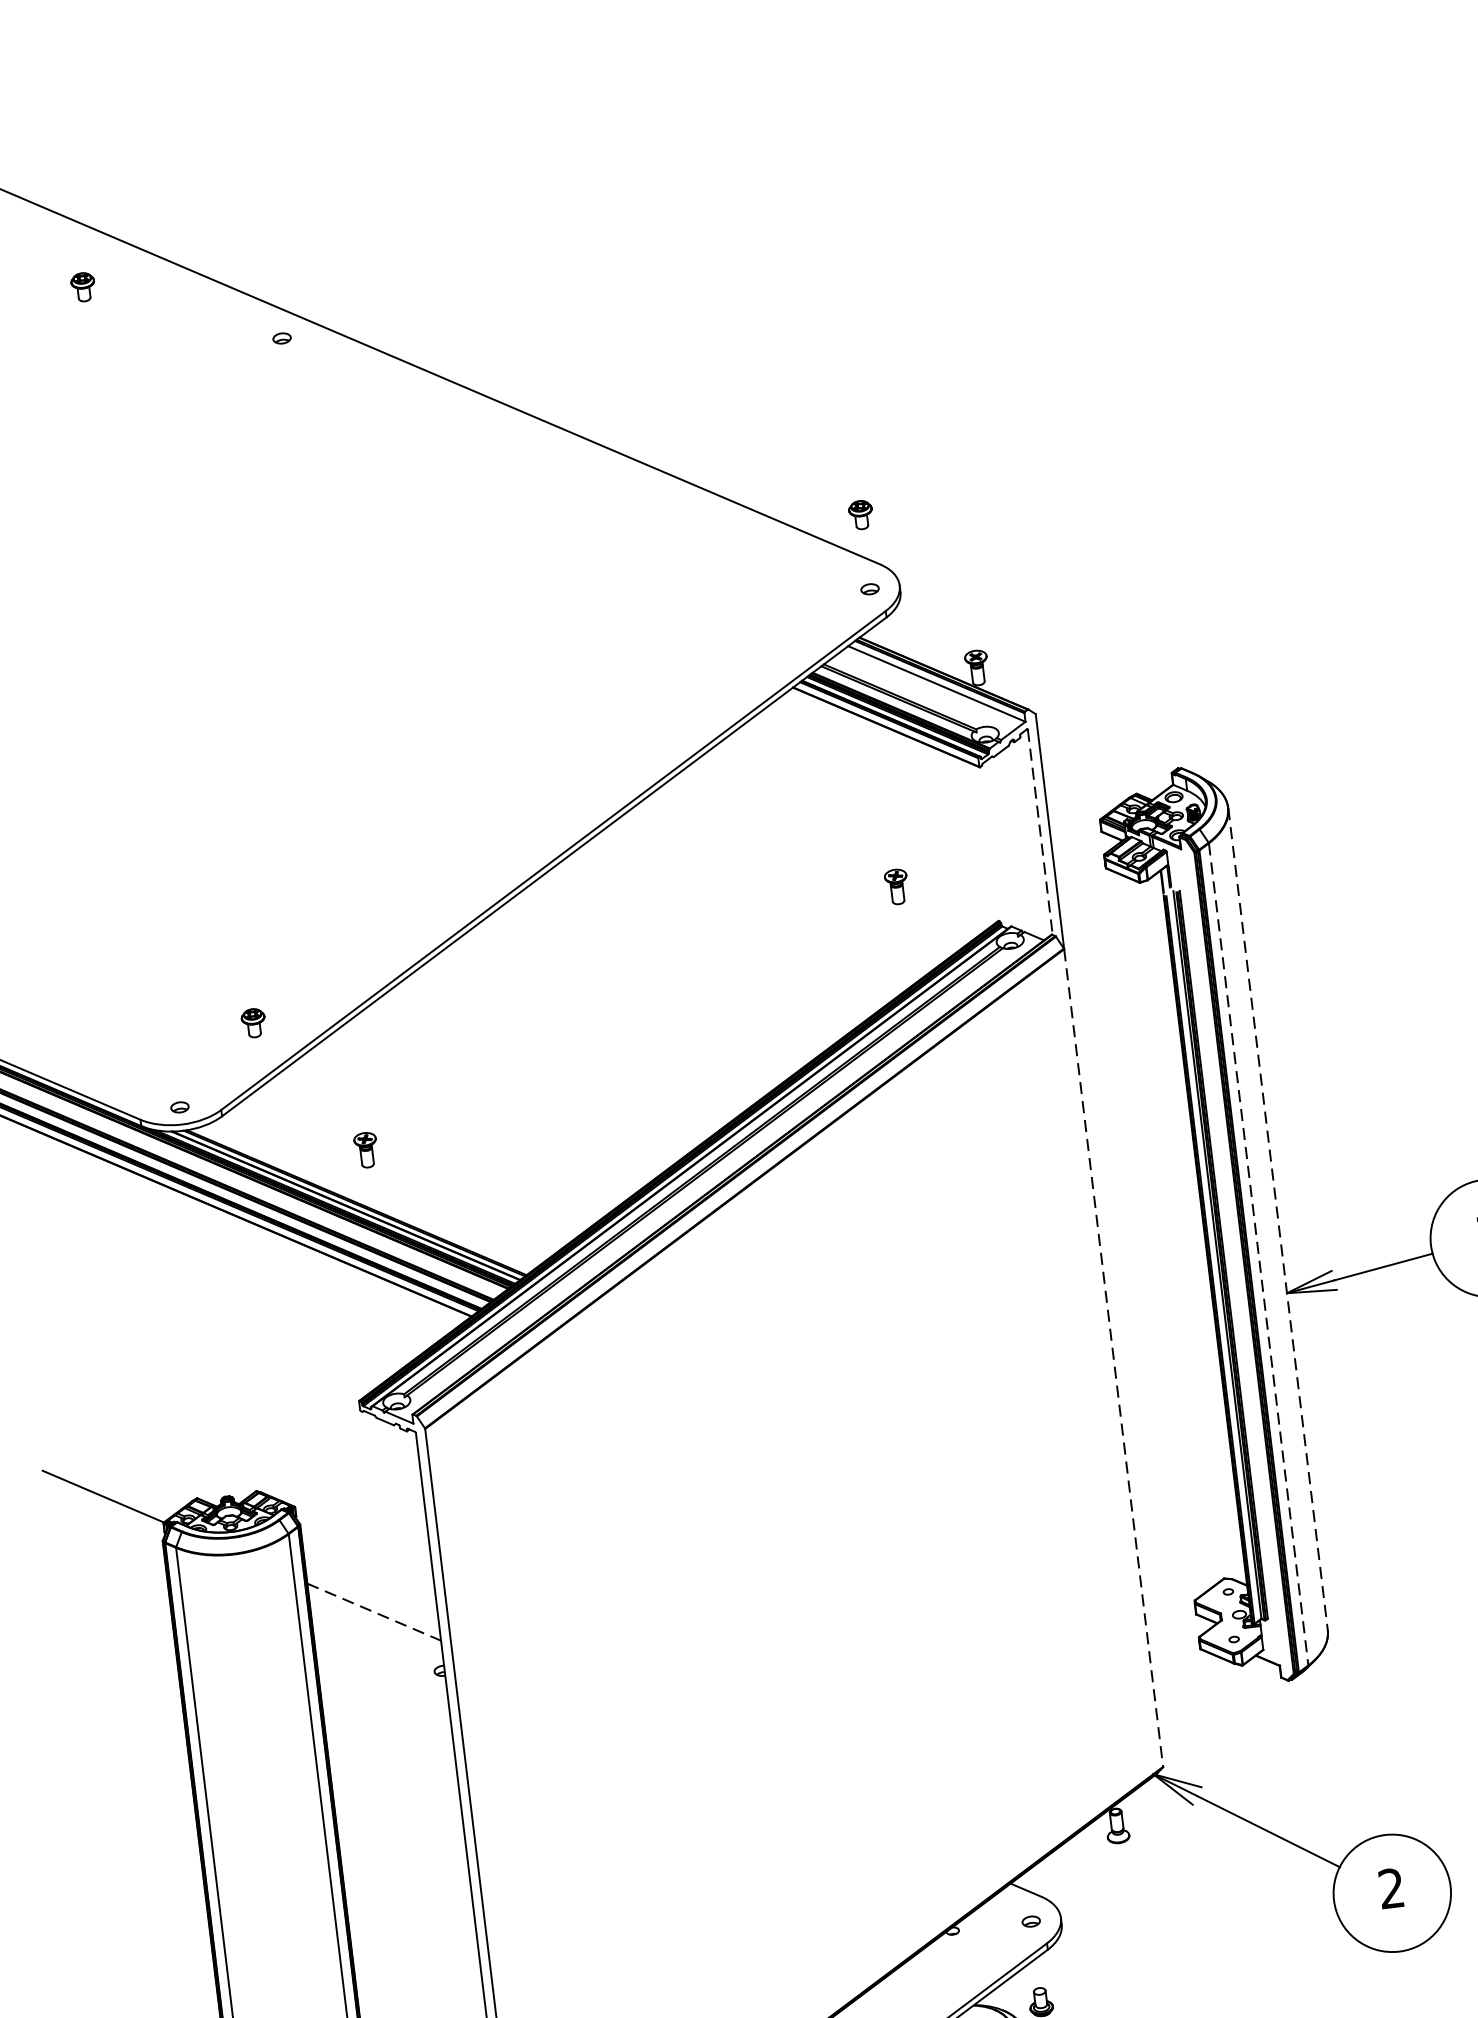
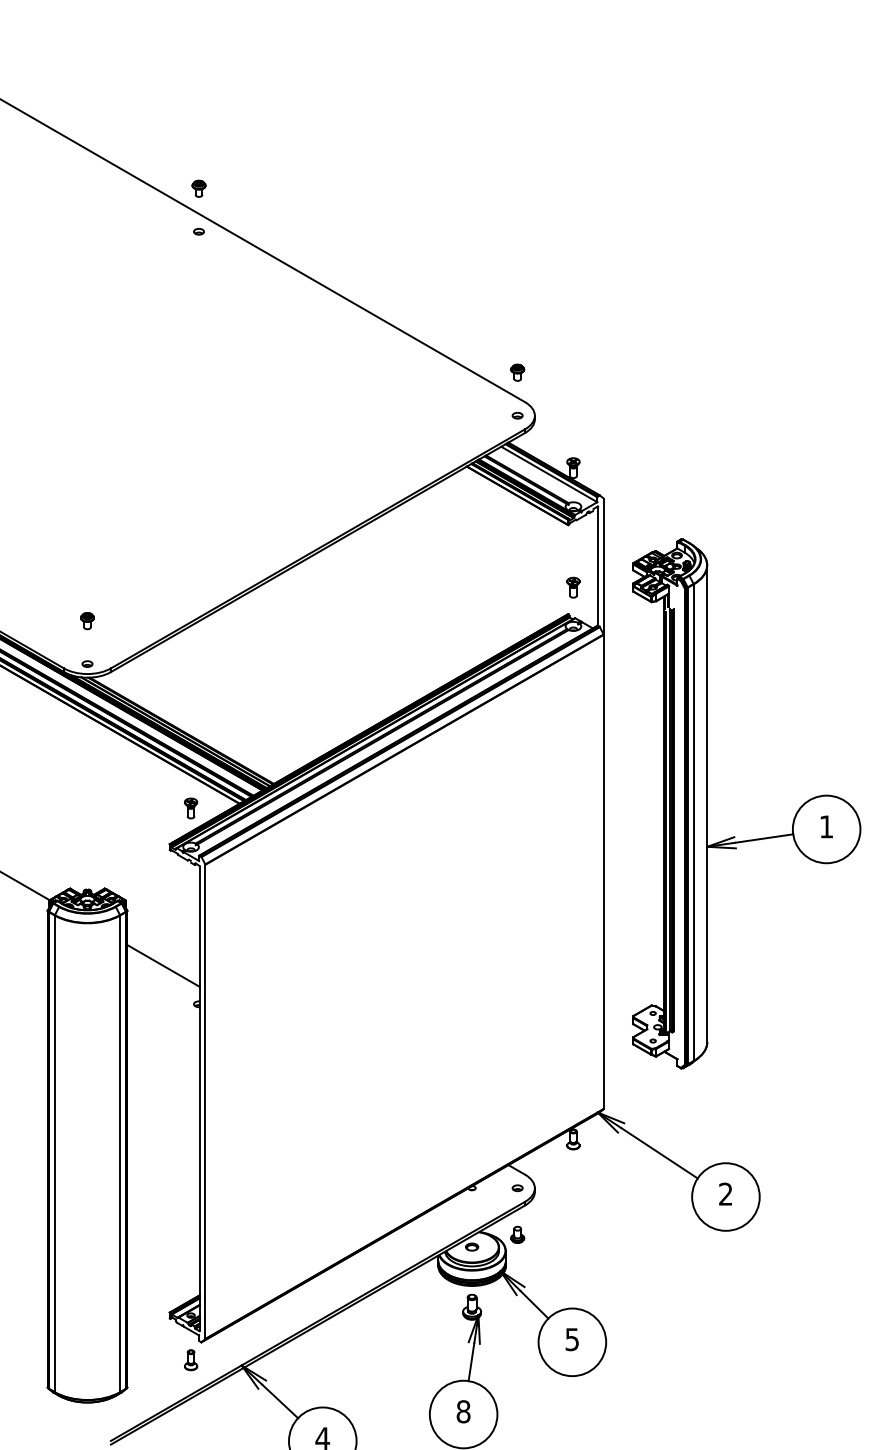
part: (82, 286) -> (198, 188), moved
line: (1040, 832) -> (598, 566), dashed -> solid
part: (896, 886) -> (573, 587), moved
part: (253, 1023) -> (87, 621), moved
part: (367, 1150) -> (191, 808), moved
line: (1278, 1220) -> (707, 804), dashed -> solid
line: (1258, 1255) -> (693, 823), dashed -> solid
line: (1113, 1359) -> (603, 872), dashed -> solid
line: (373, 1611) -> (163, 965), dashed -> solid

